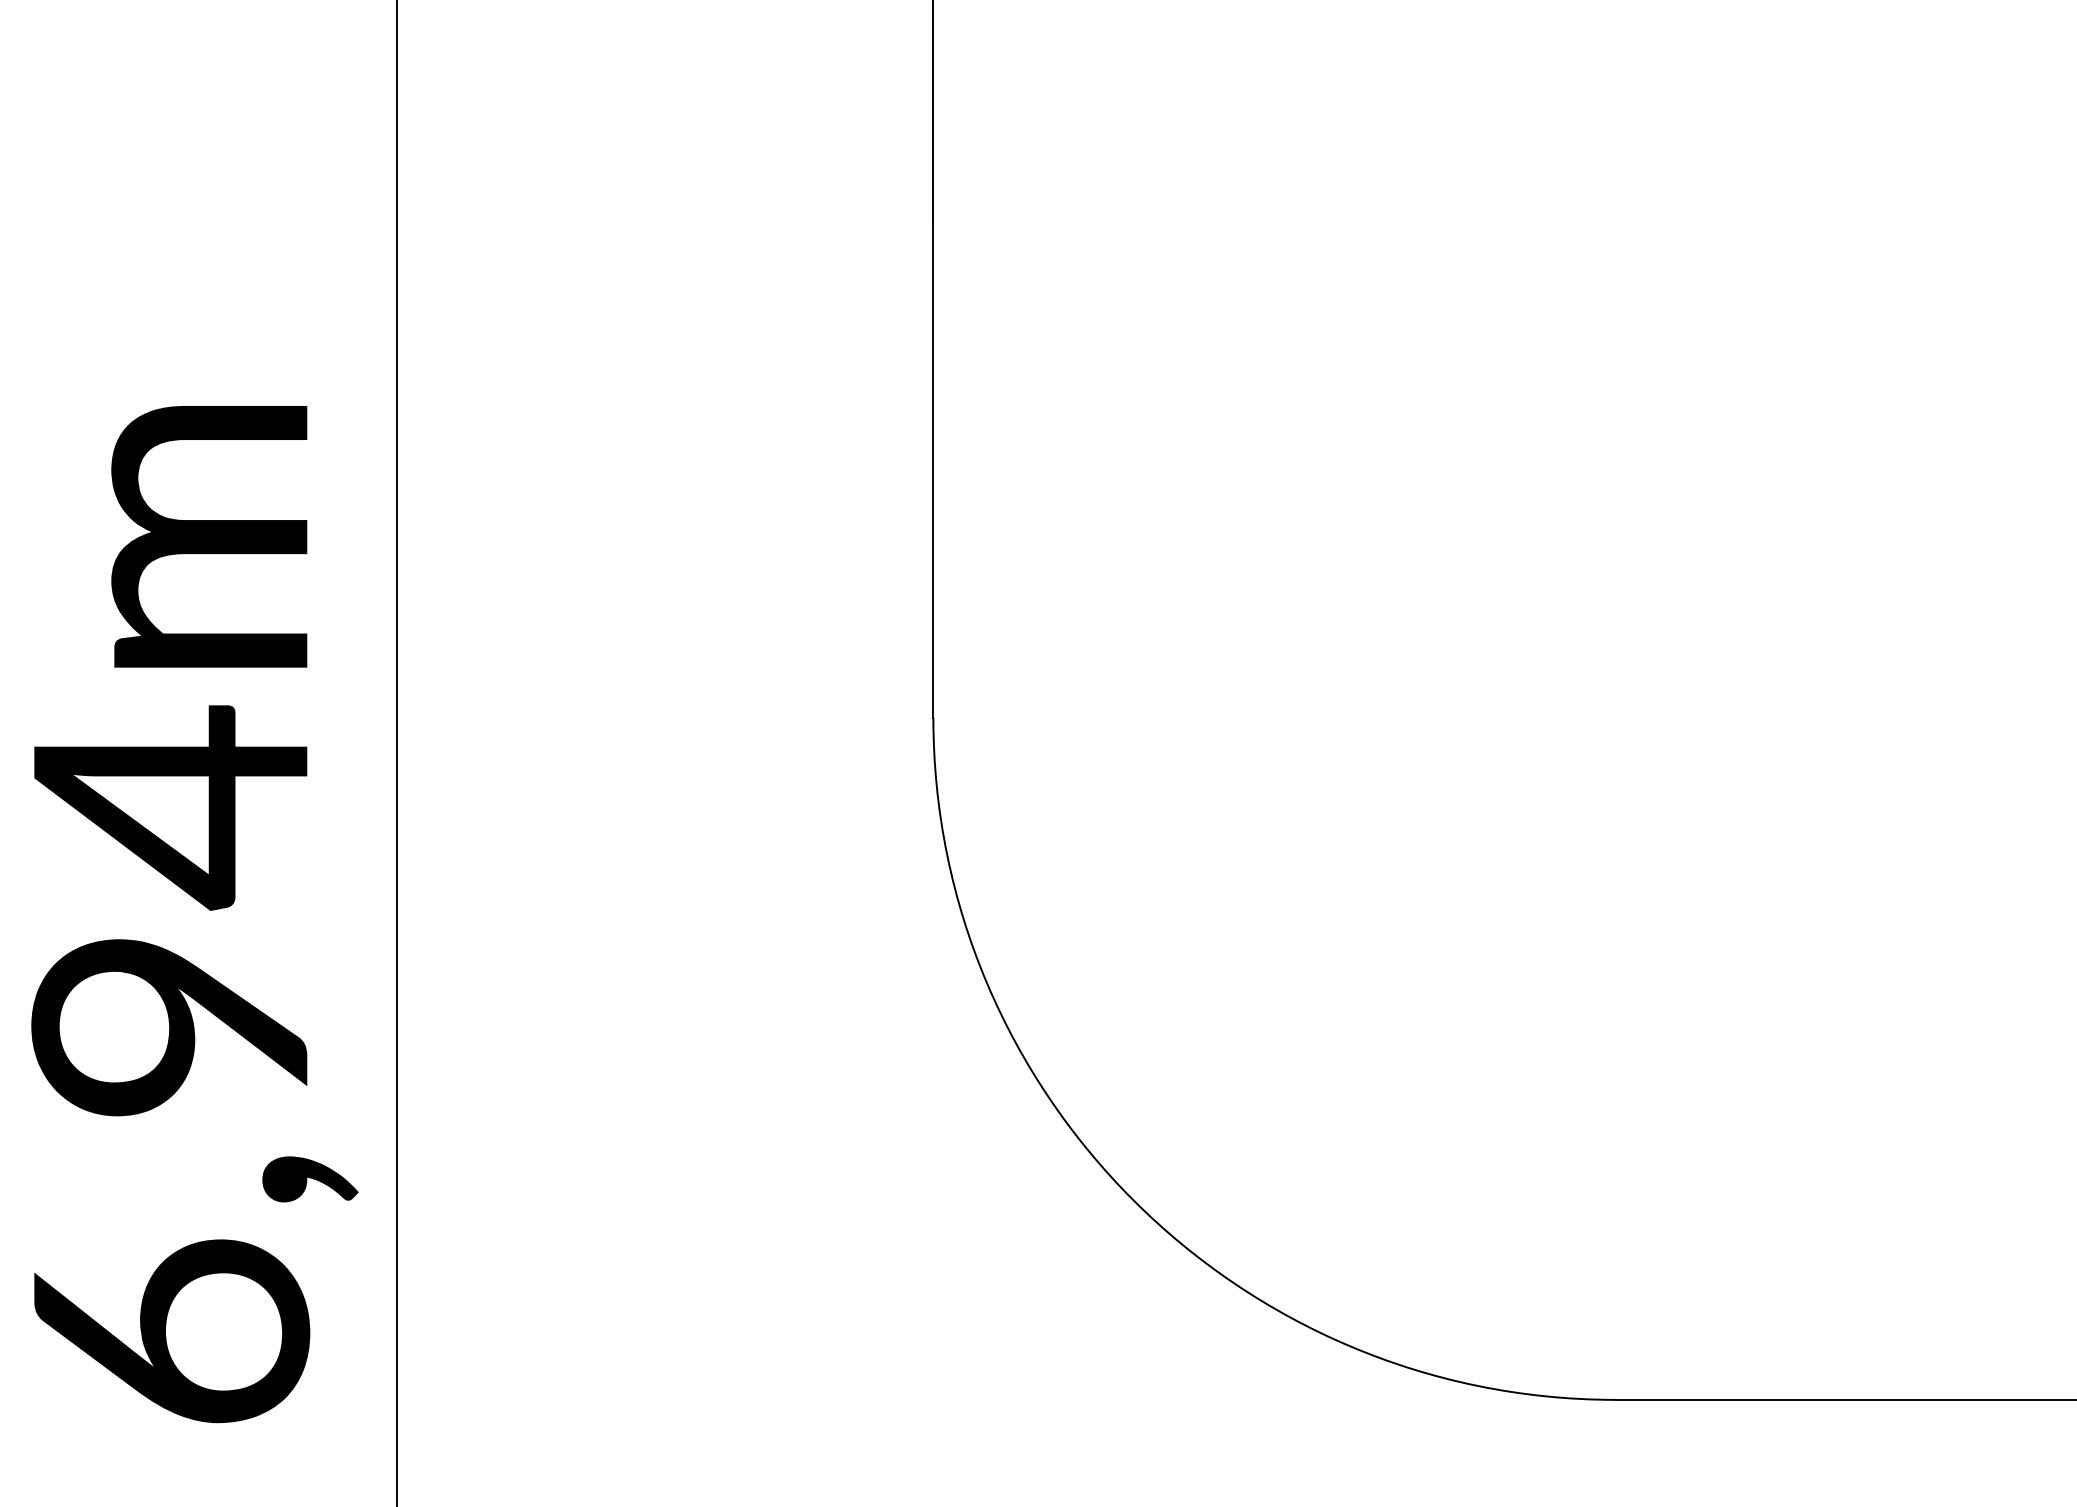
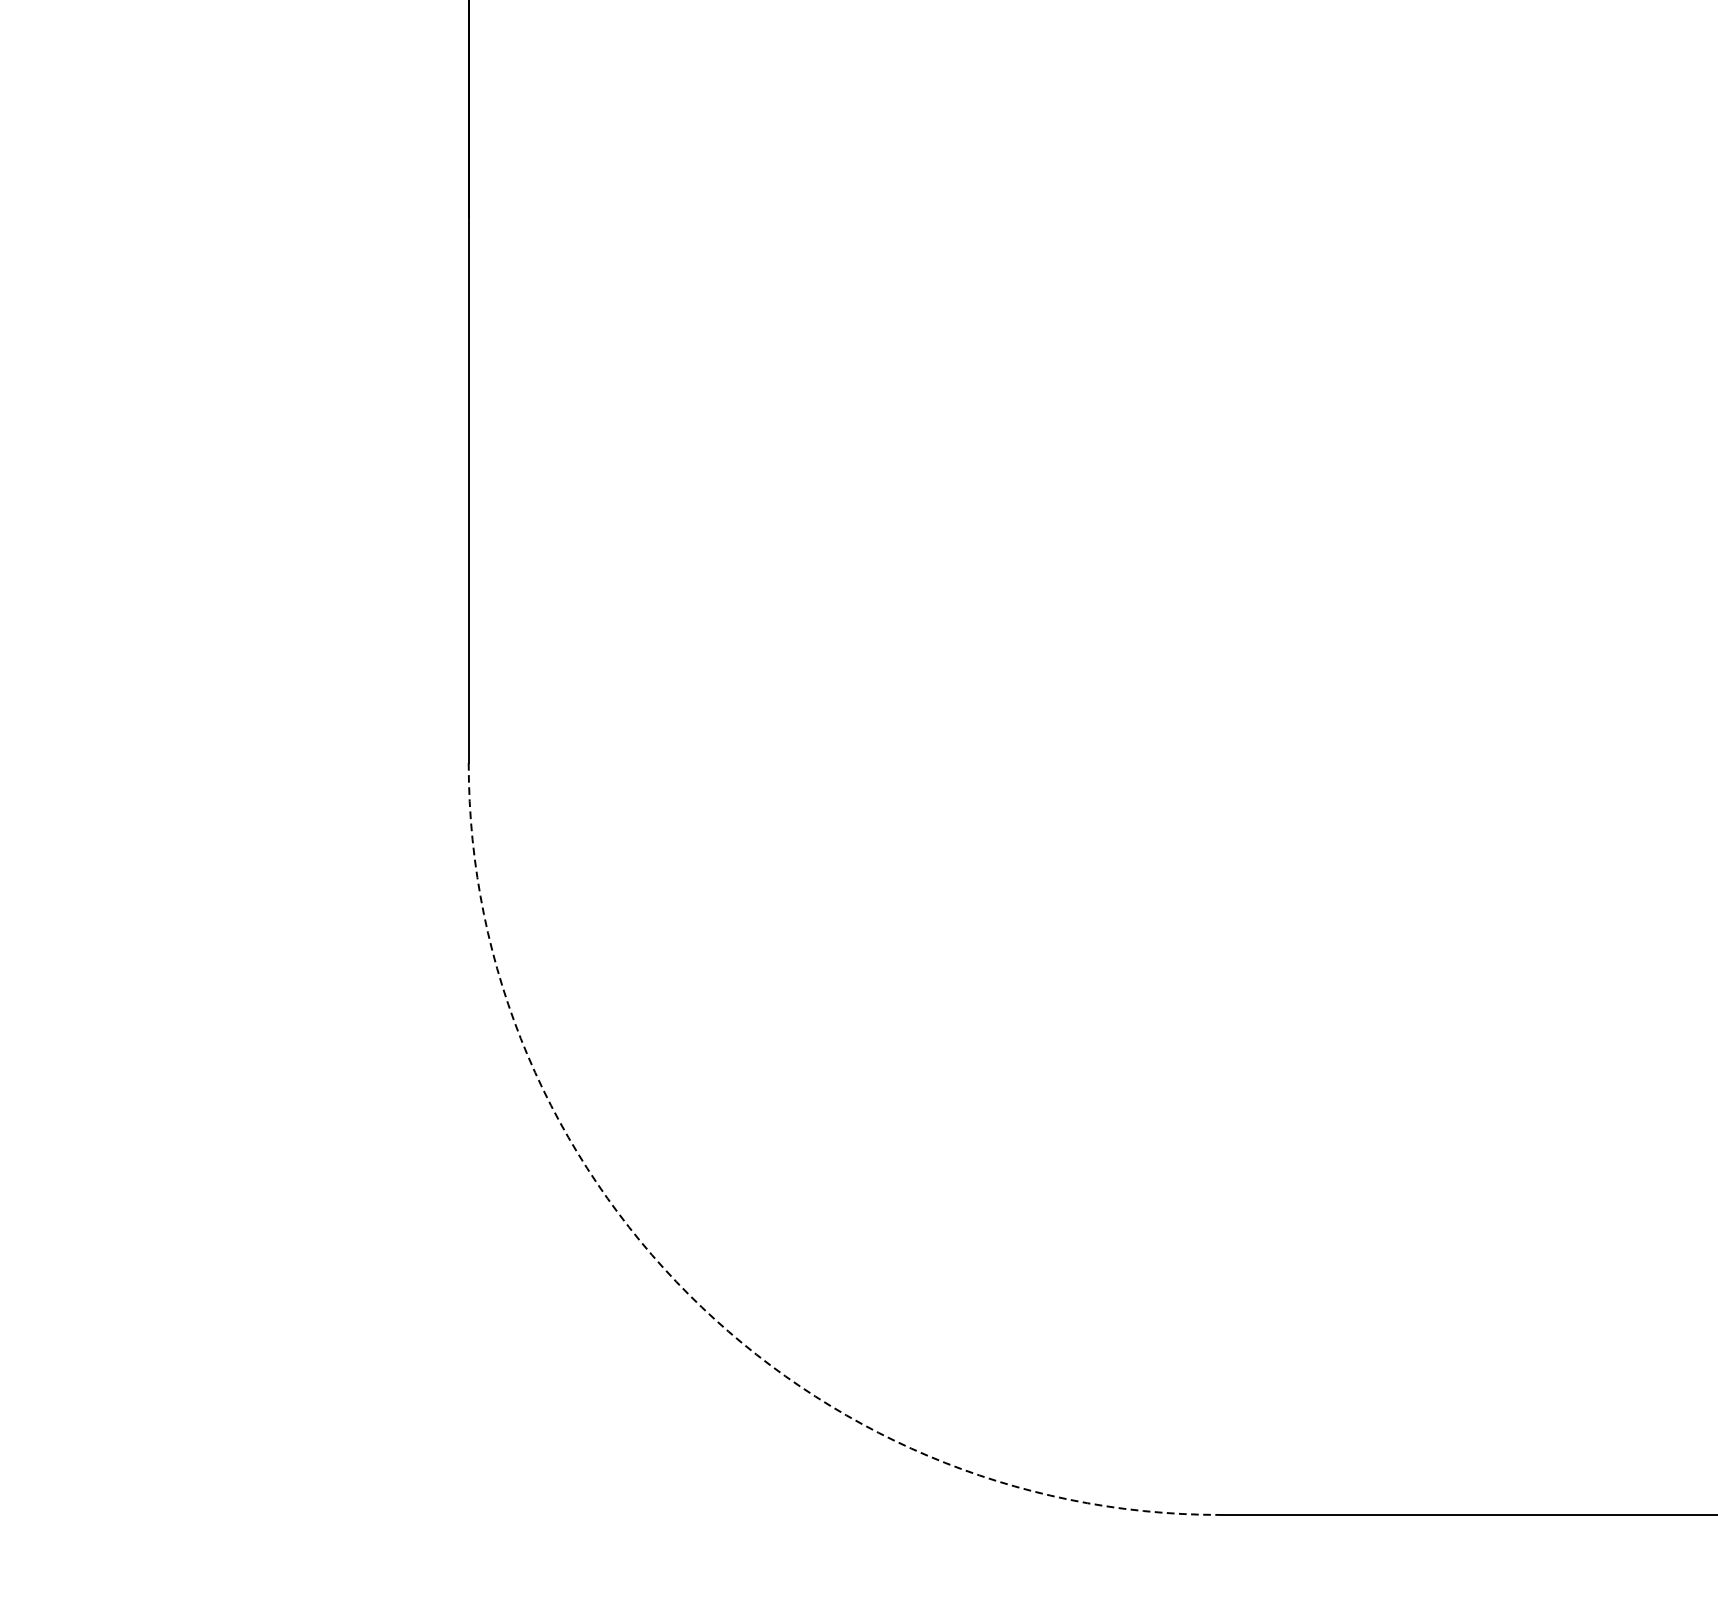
arc: (1133, 1200) -> (689, 1295), solid -> dashed

